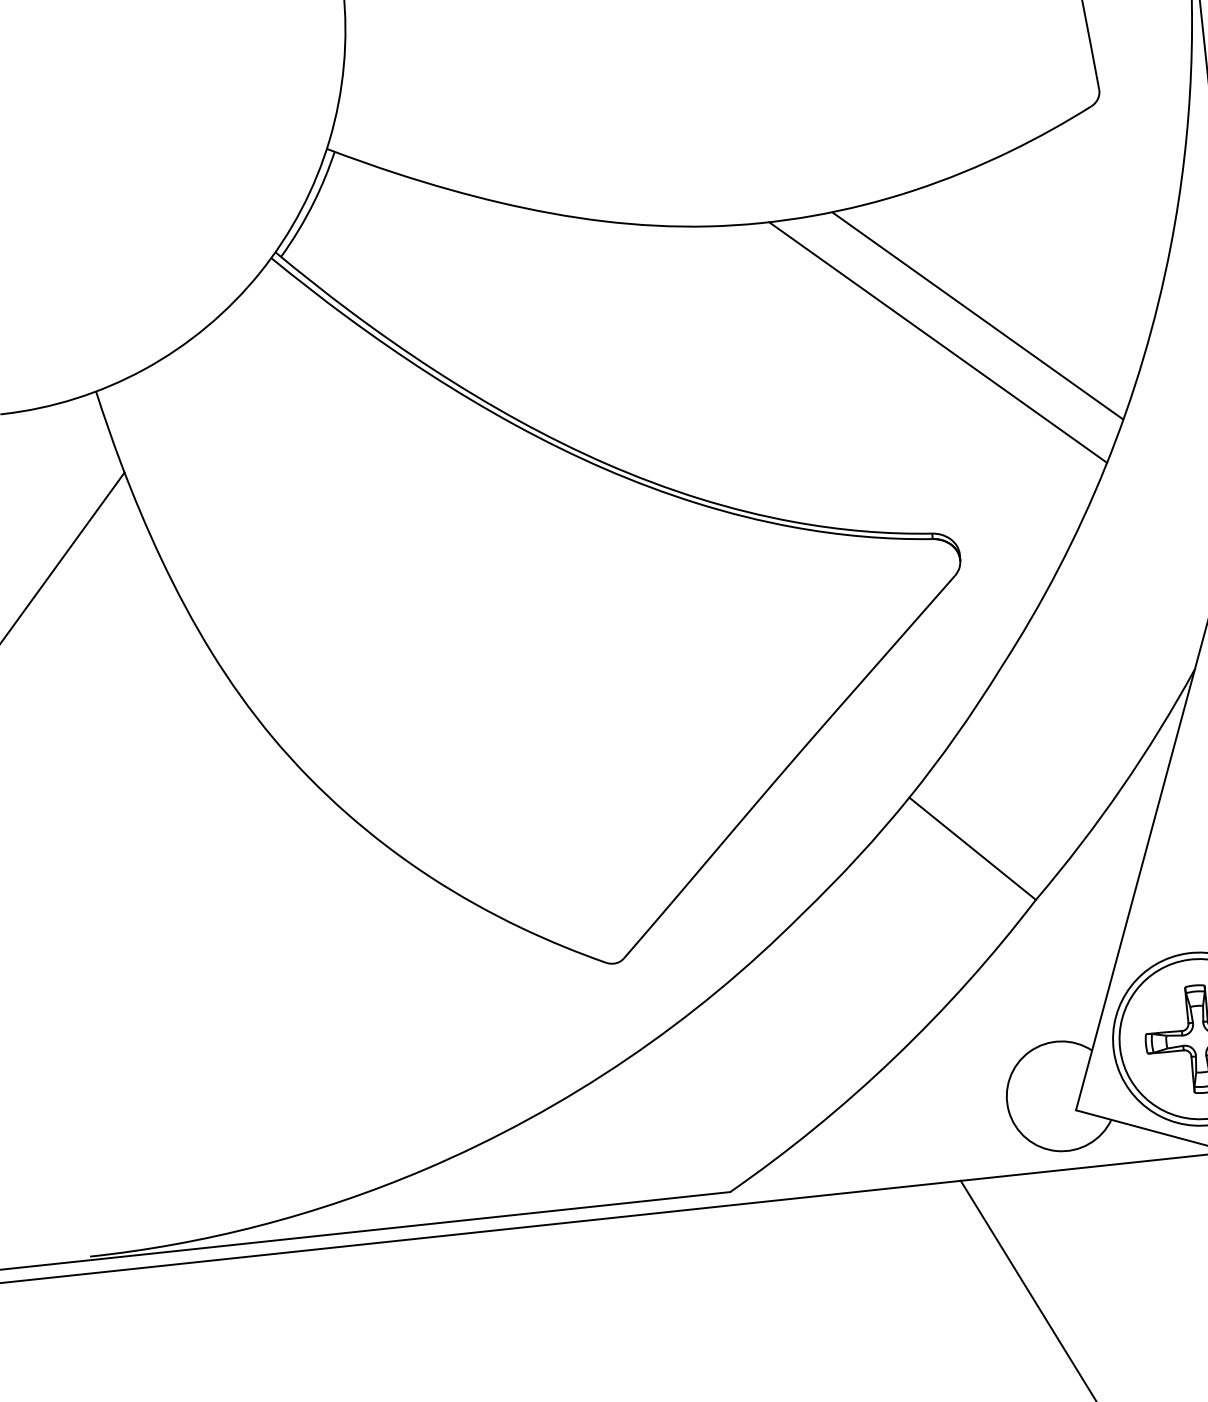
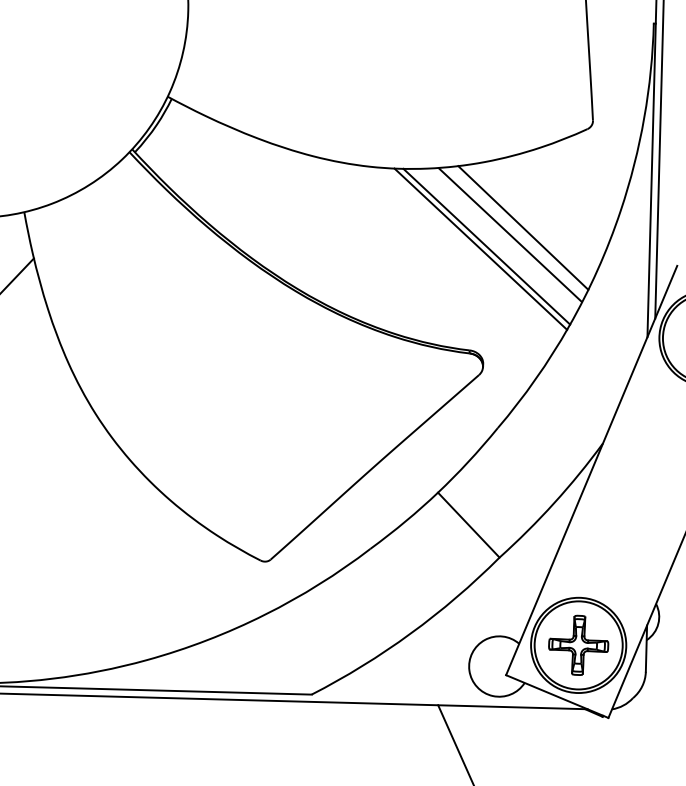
line: (999, 299) -> (523, 227), added
line: (927, 347) -> (480, 248), added

